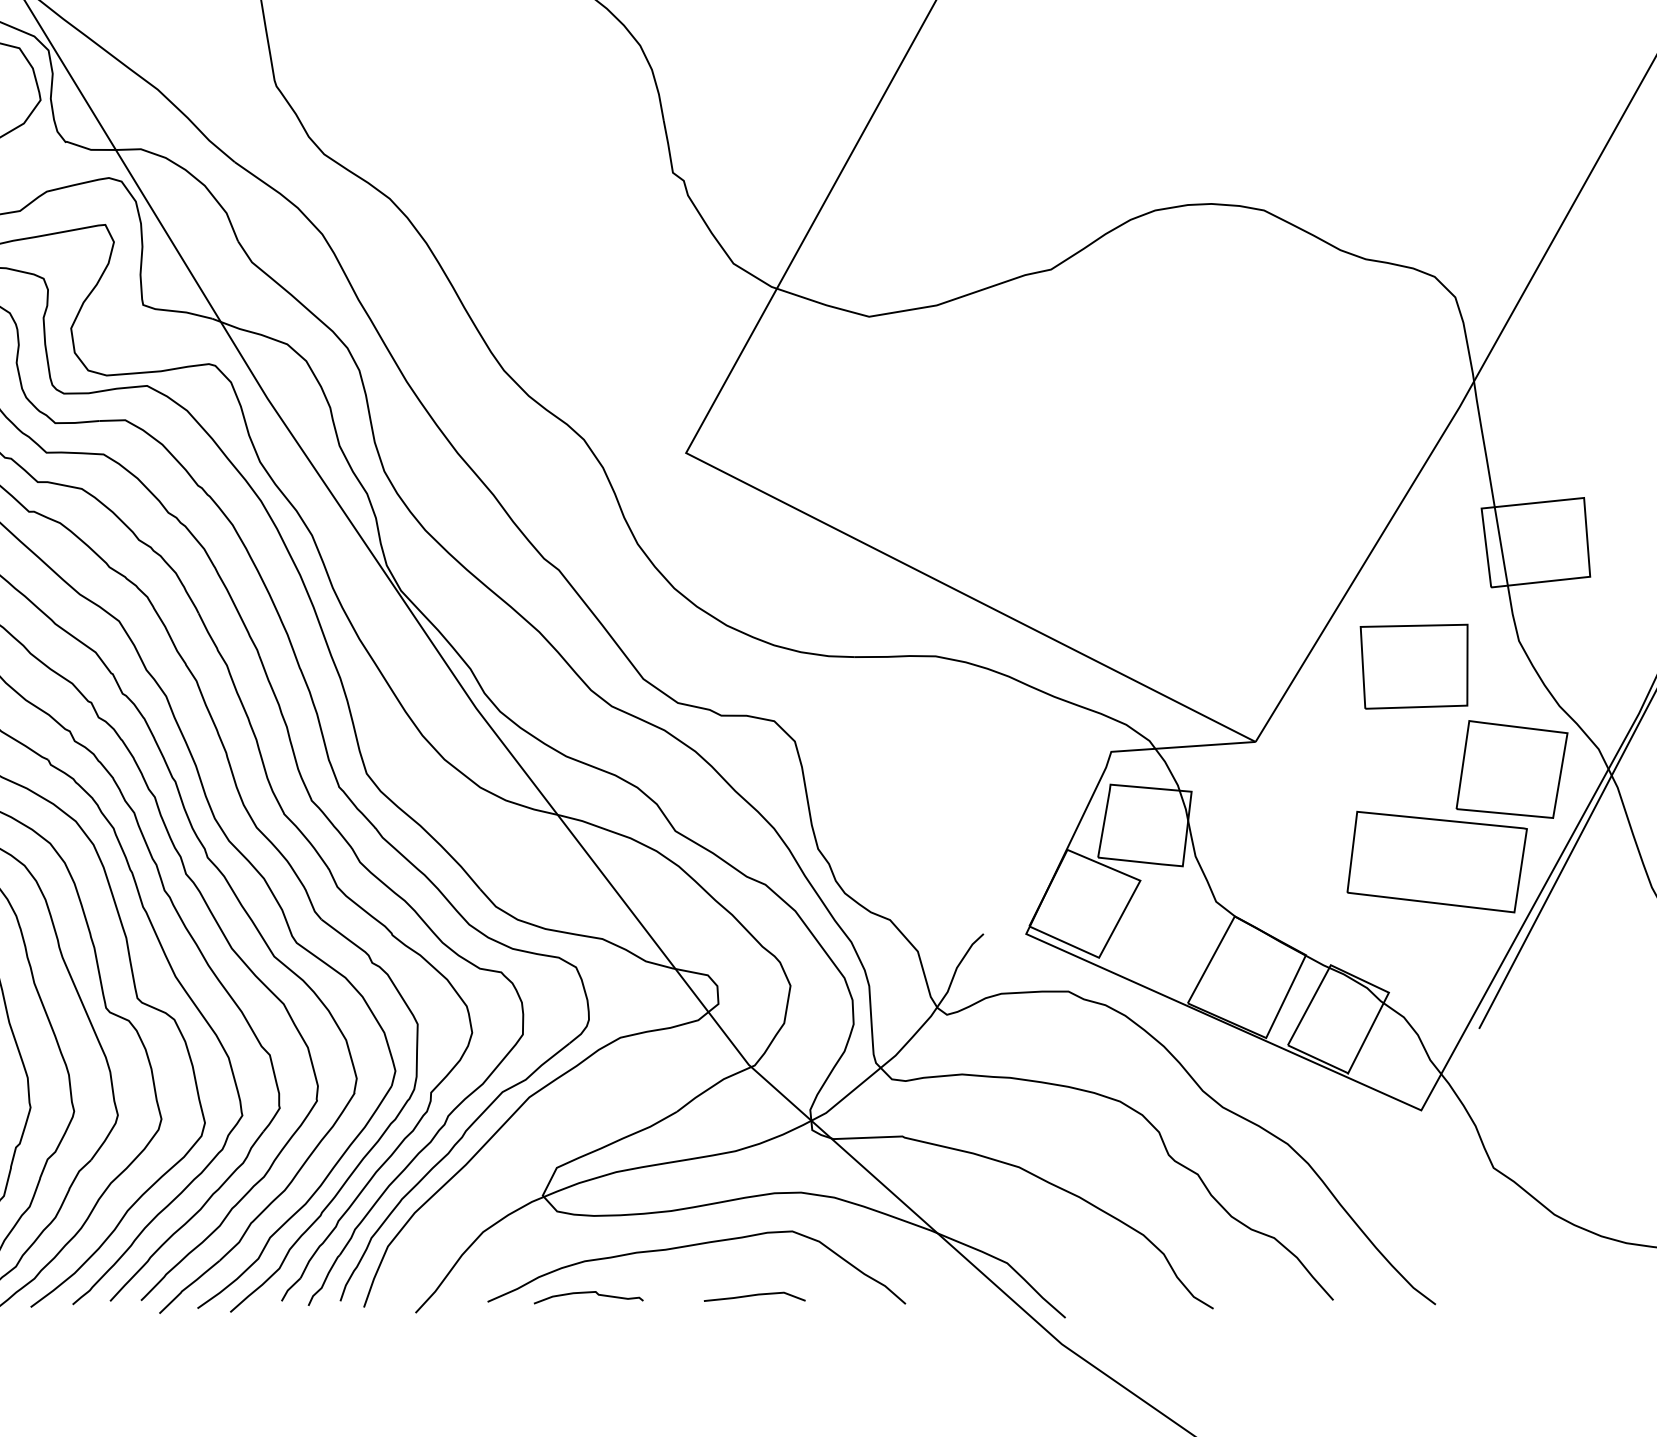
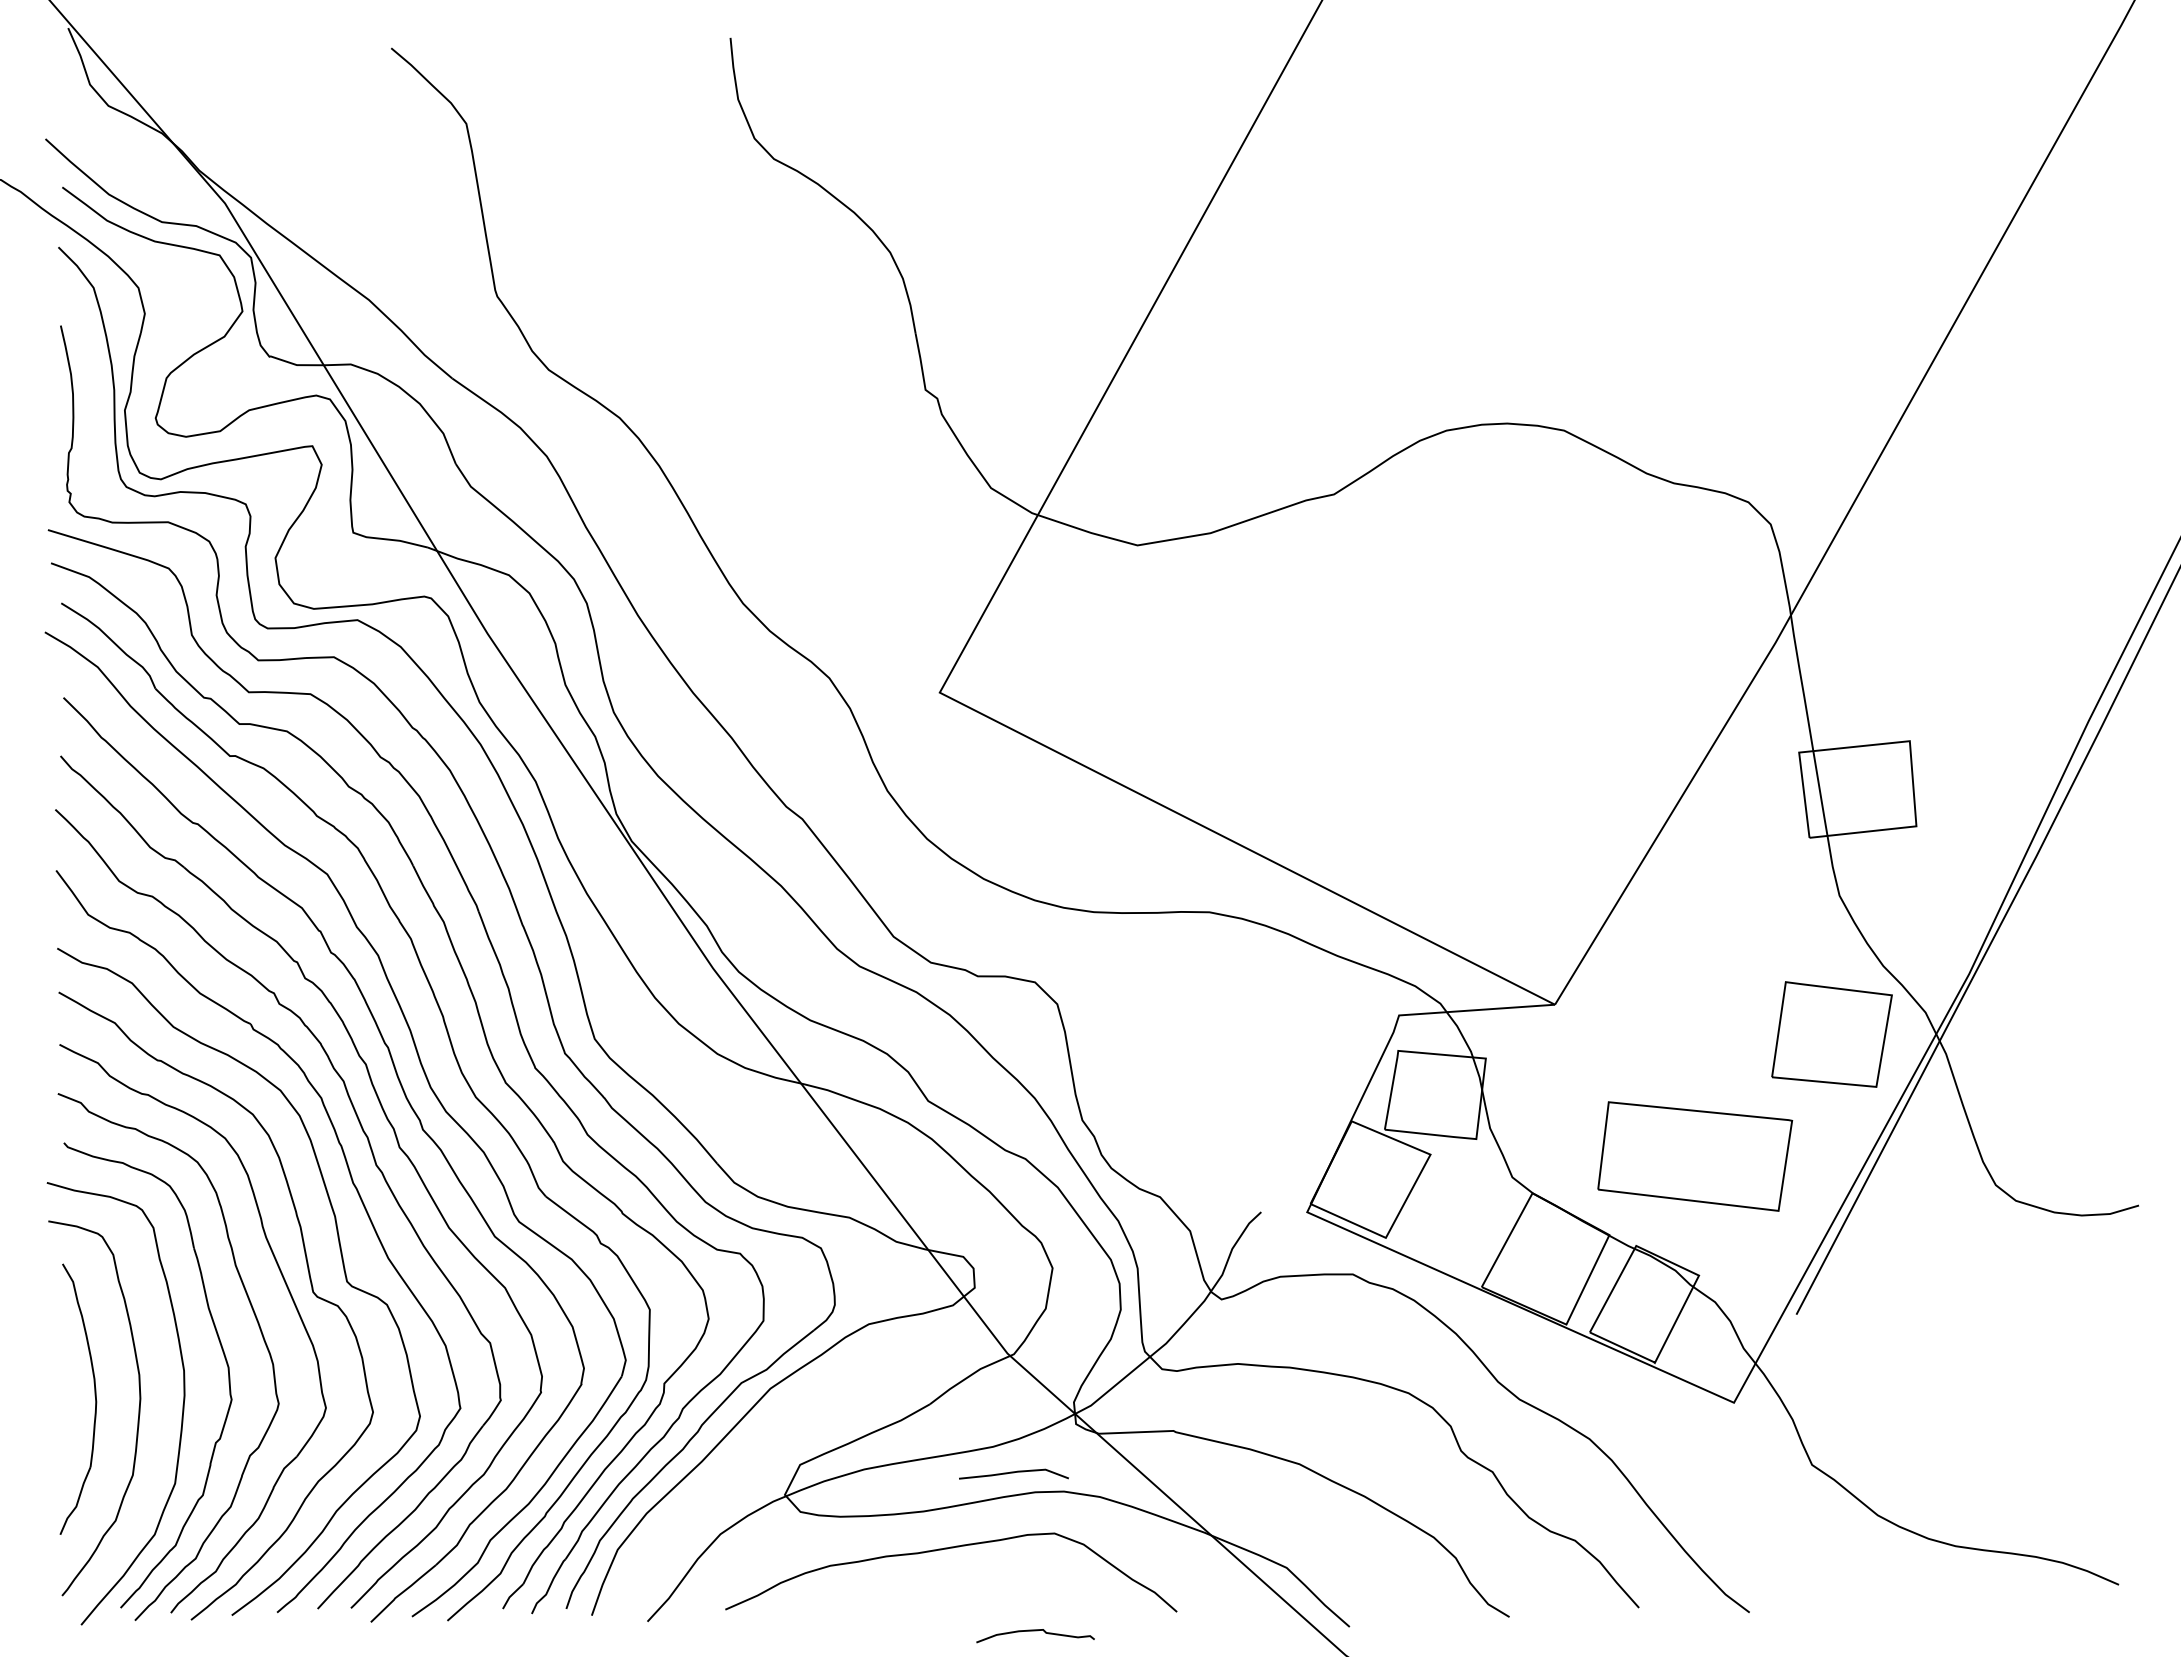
part: (1413, 666) -> (1725, 923), removed
part: (1437, 862) -> (1695, 1156), moved
curve: (588, 1293) -> (1035, 1631), moved
line: (754, 1296) -> (1013, 1473), moved

